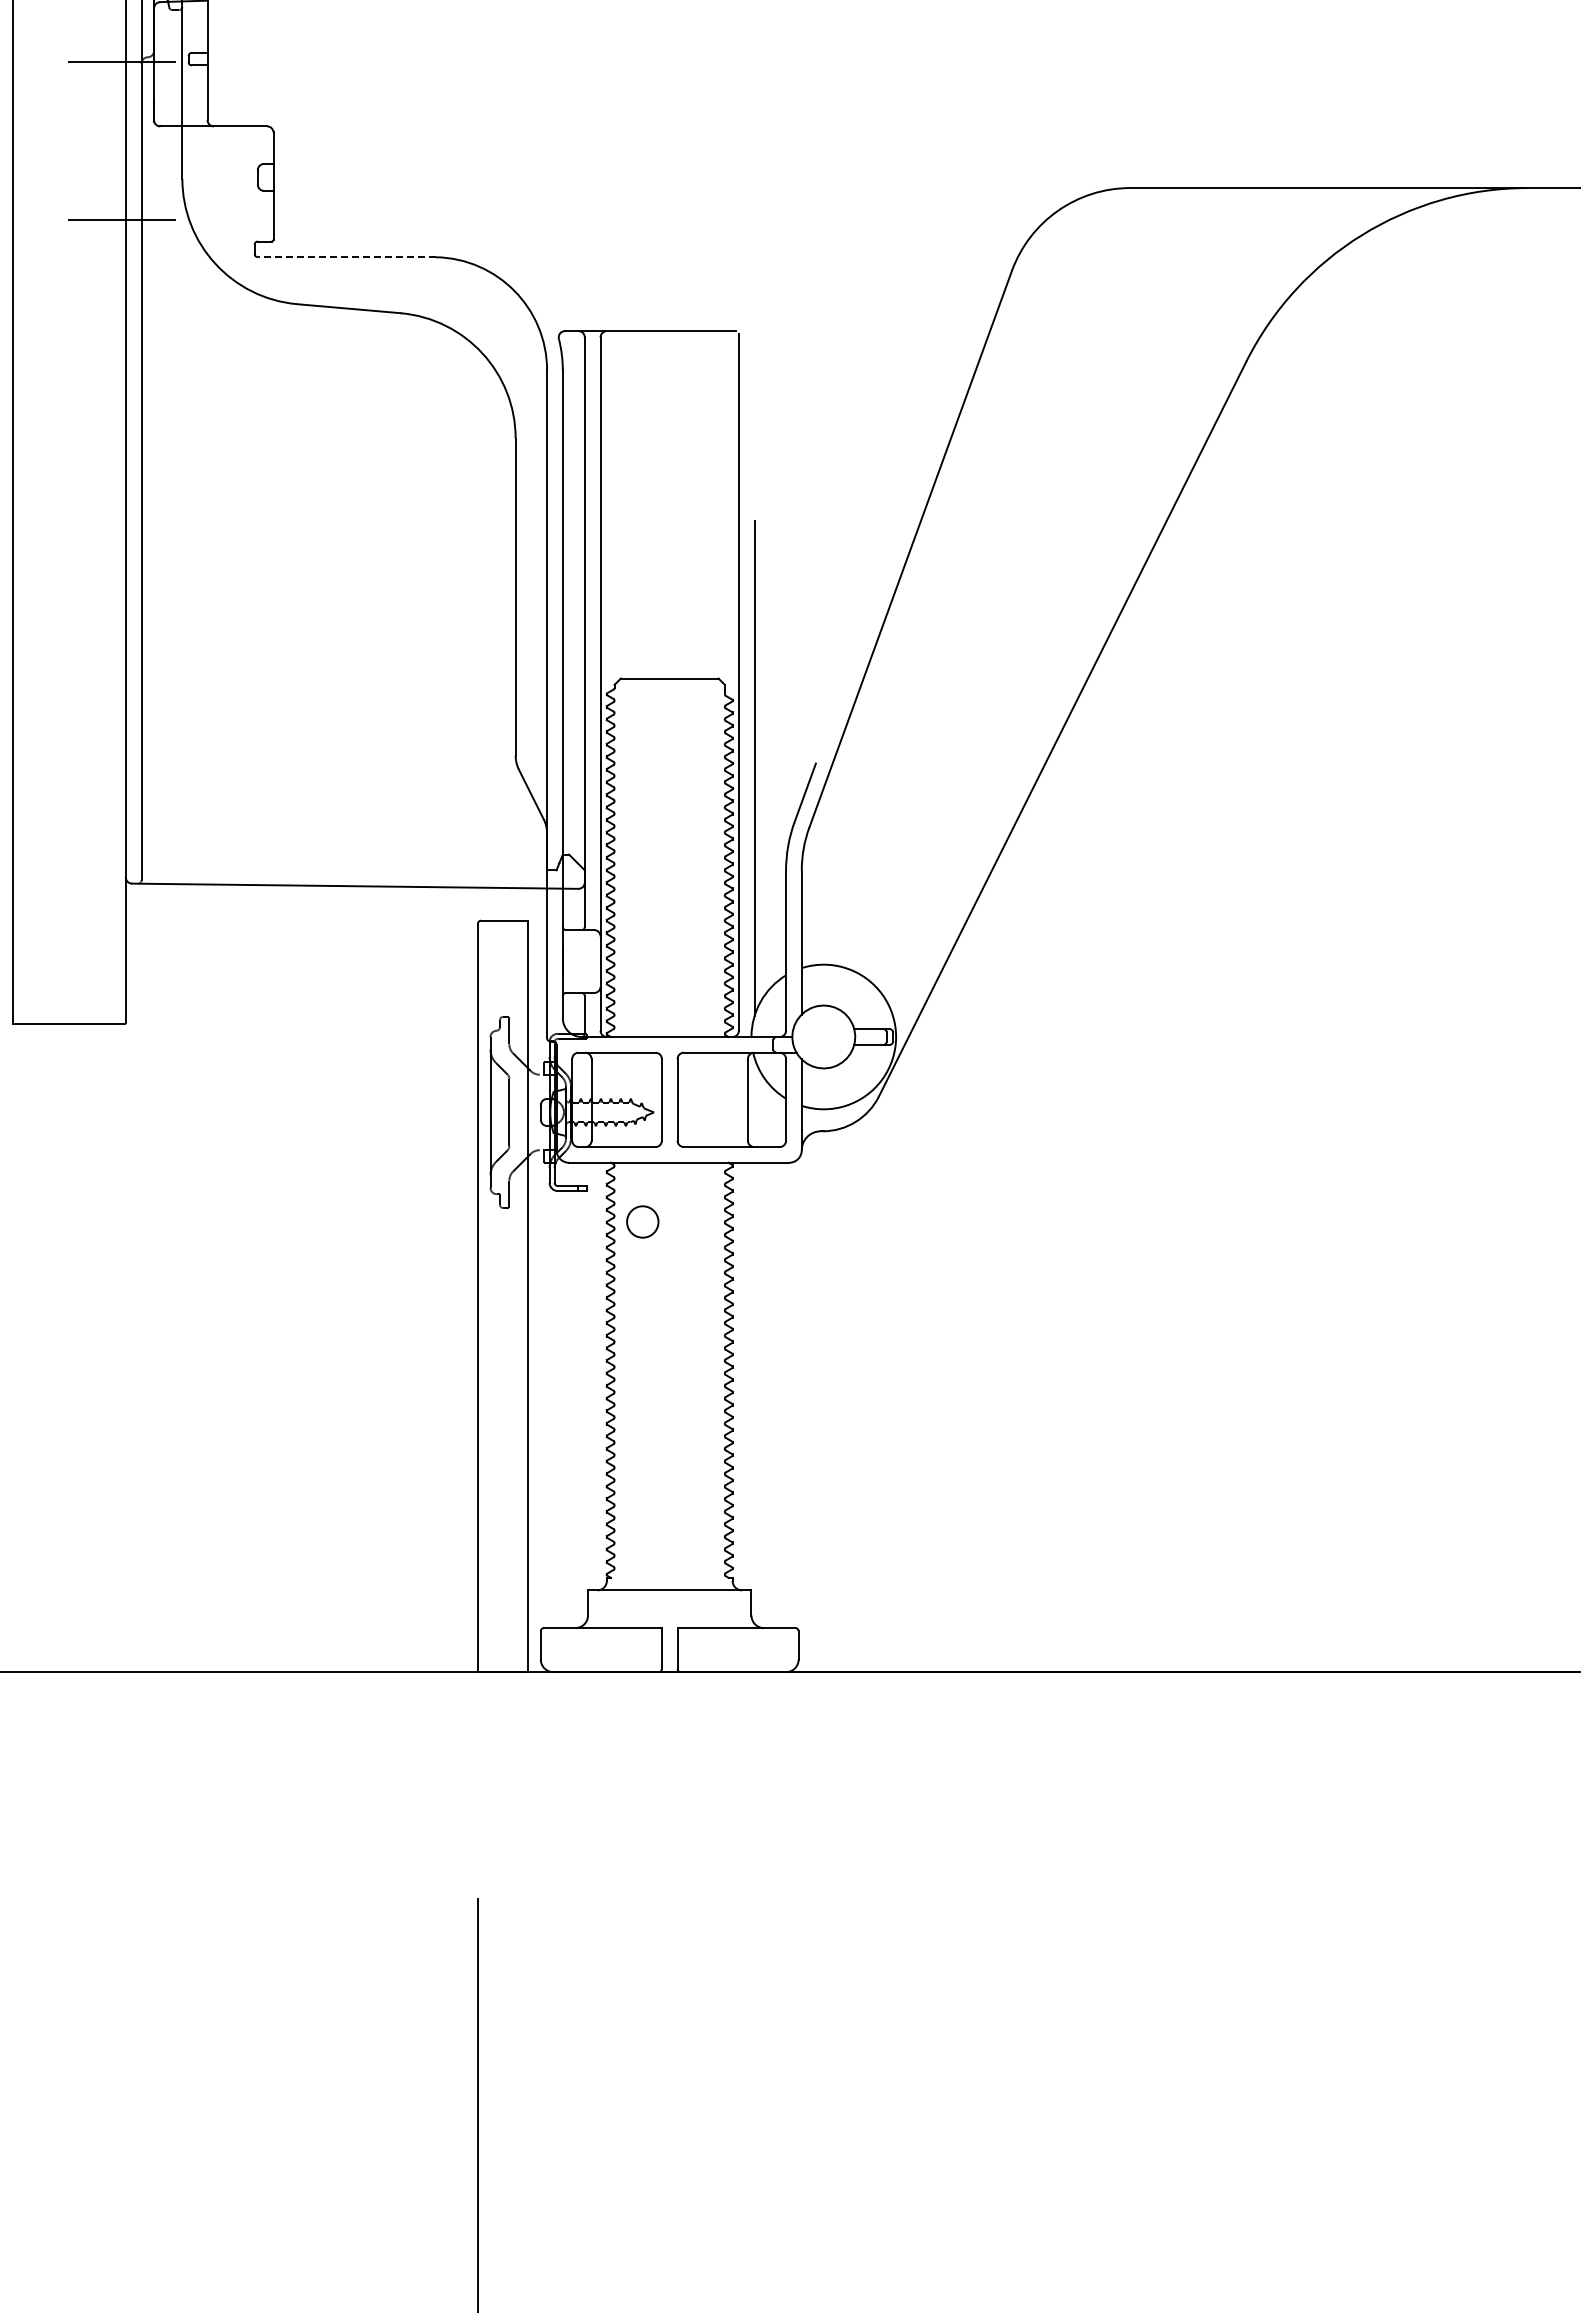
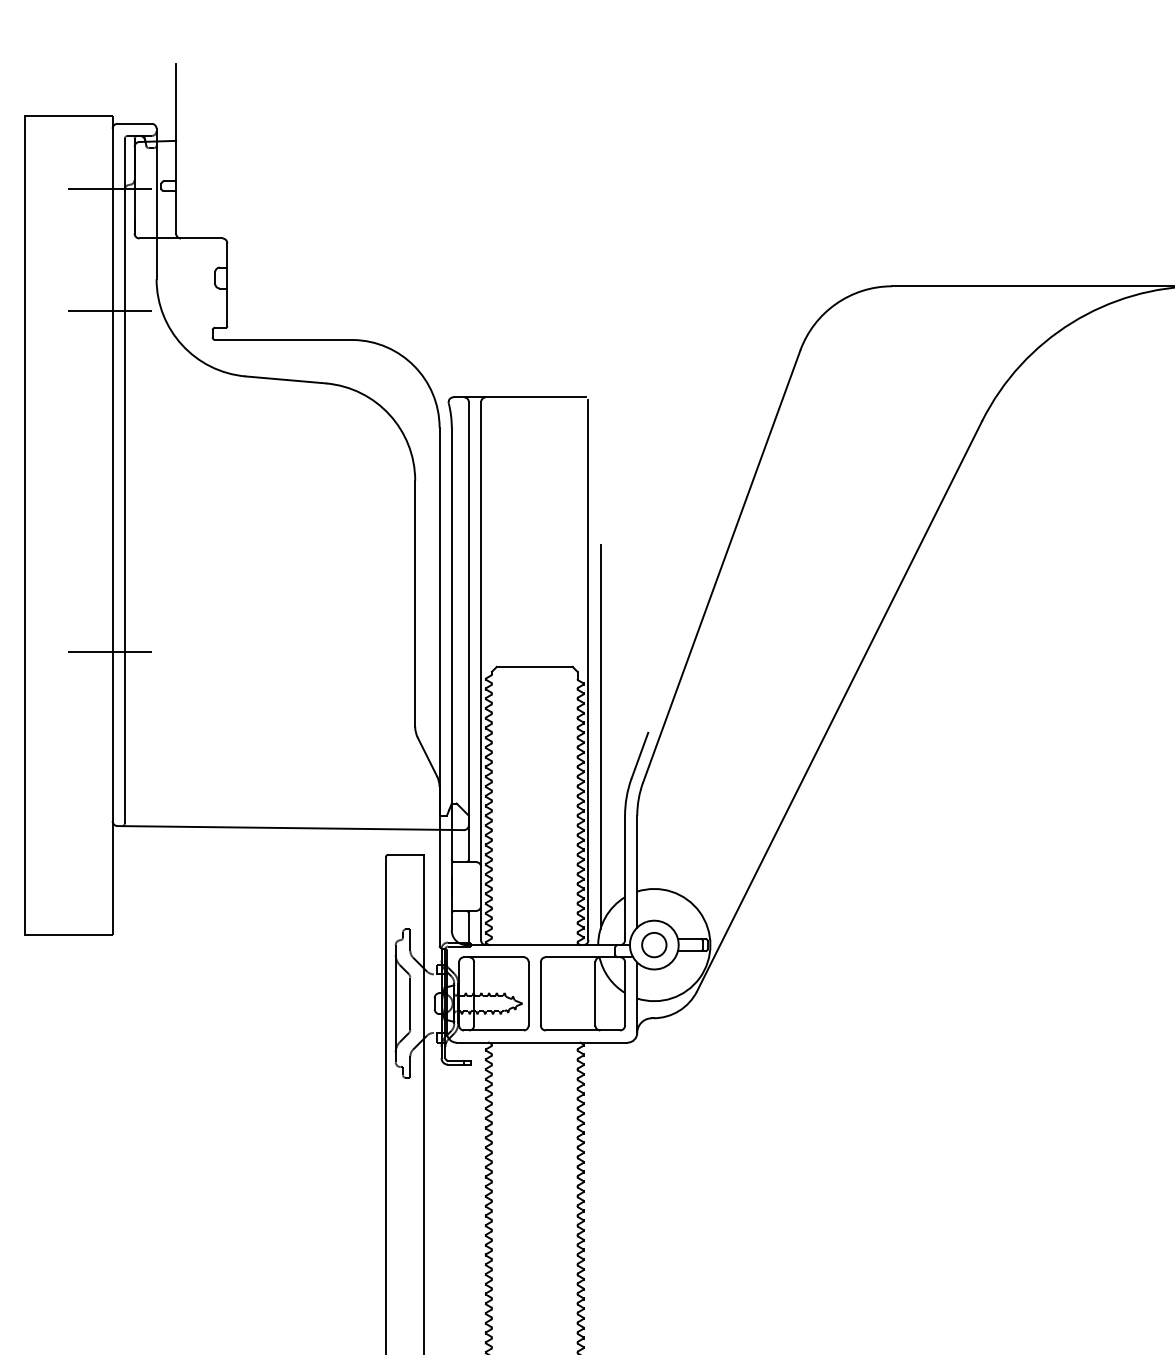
line: (346, 257) -> (283, 340), dashed -> solid
line: (121, 659) -> (109, 652), added
part: (642, 1221) -> (654, 944), moved

